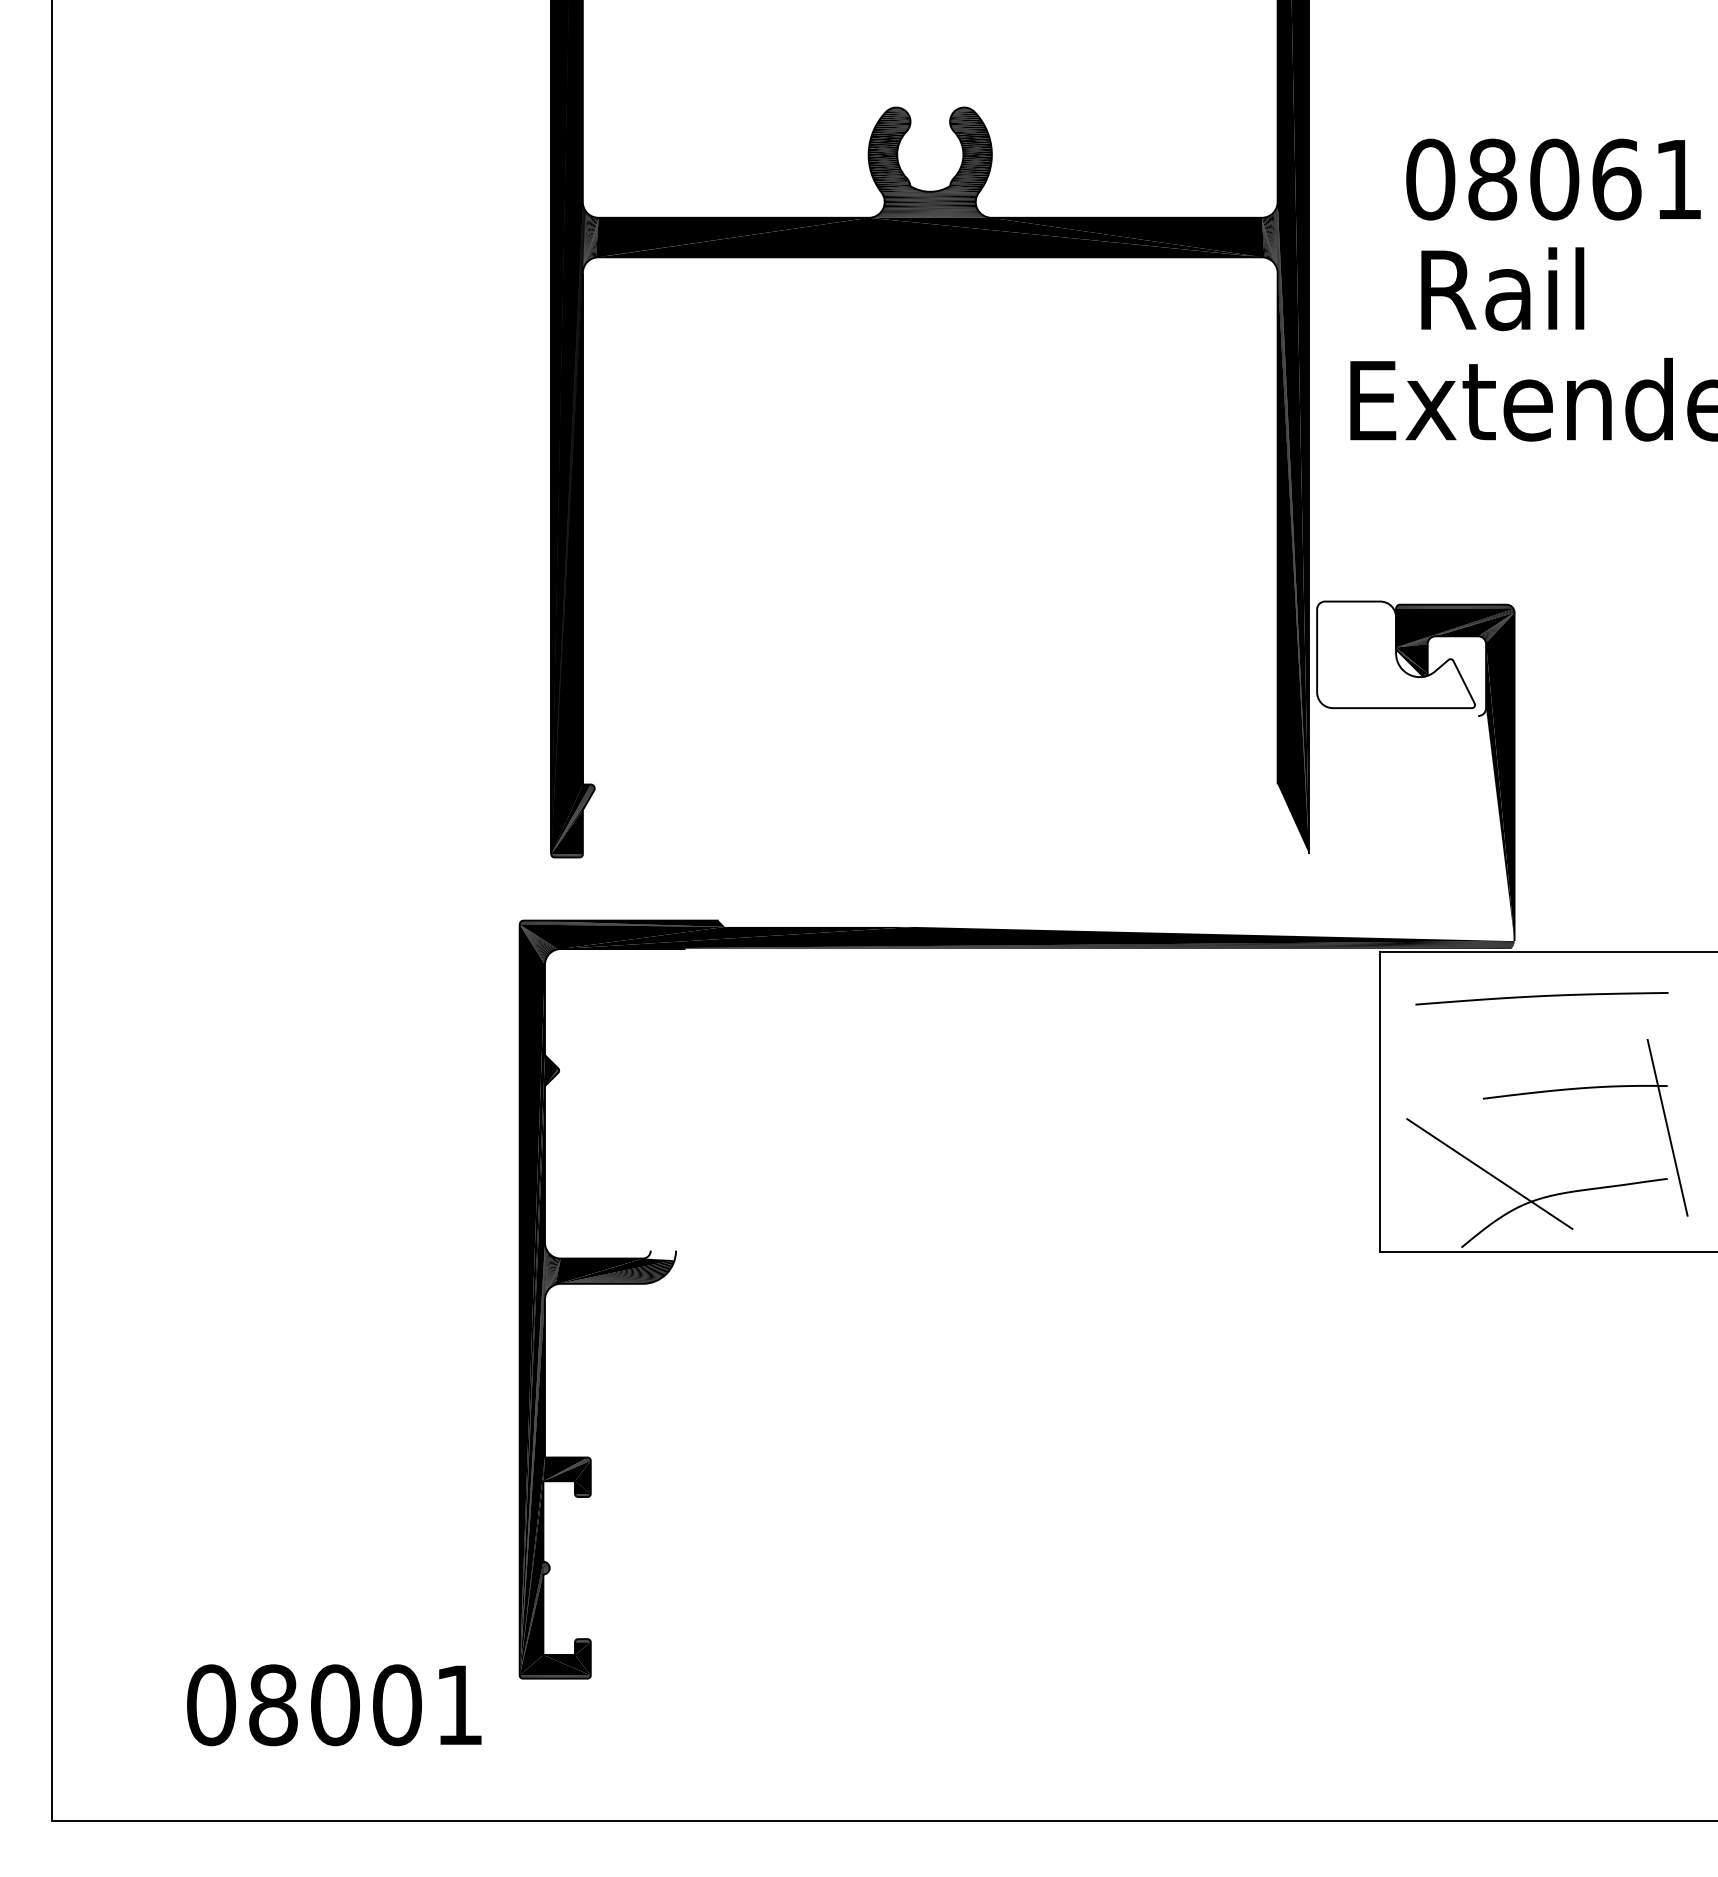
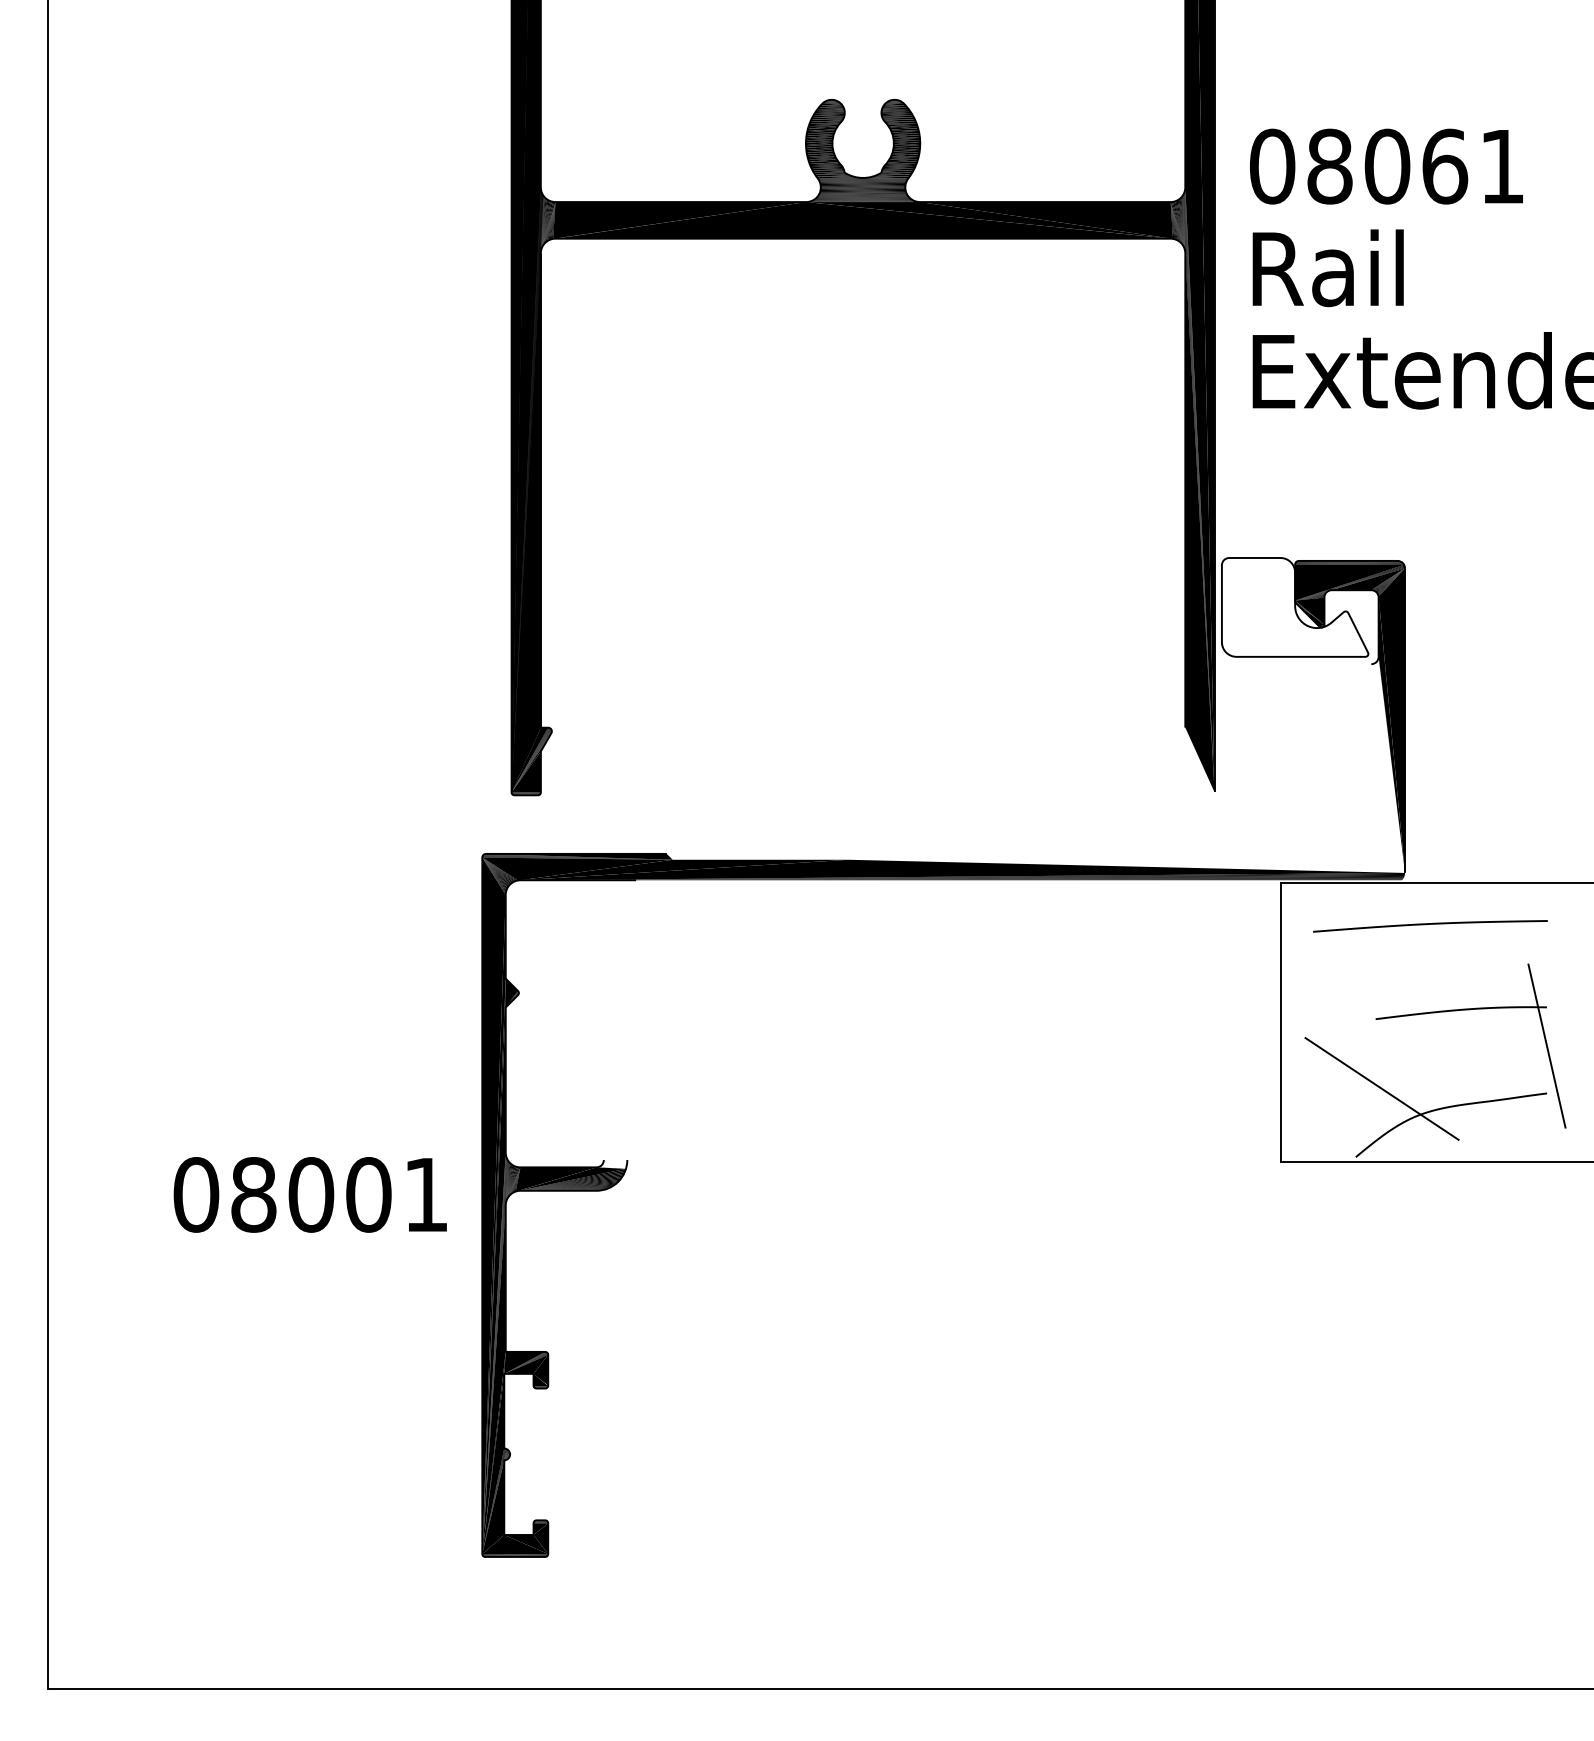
text: (1553, 179) -> (1386, 166), moved
text: (1502, 289) -> (1327, 268), moved
text: (334, 1705) -> (310, 1195), moved

